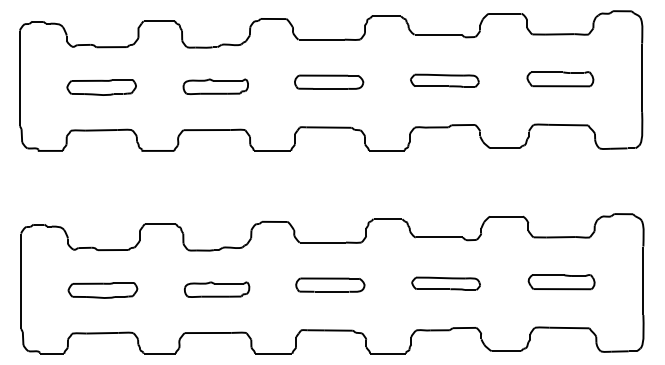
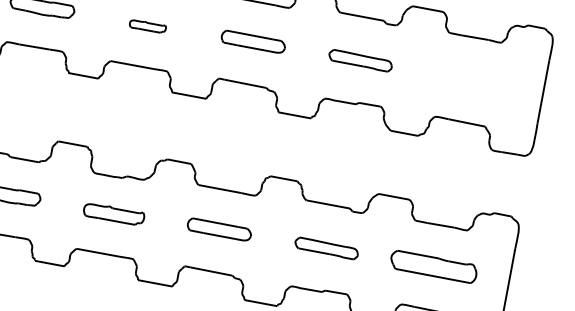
part: (560, 79) -> (467, 79), removed
part: (215, 86) -> (147, 26), size x0.6
part: (561, 282) -> (433, 267), size x1.4

